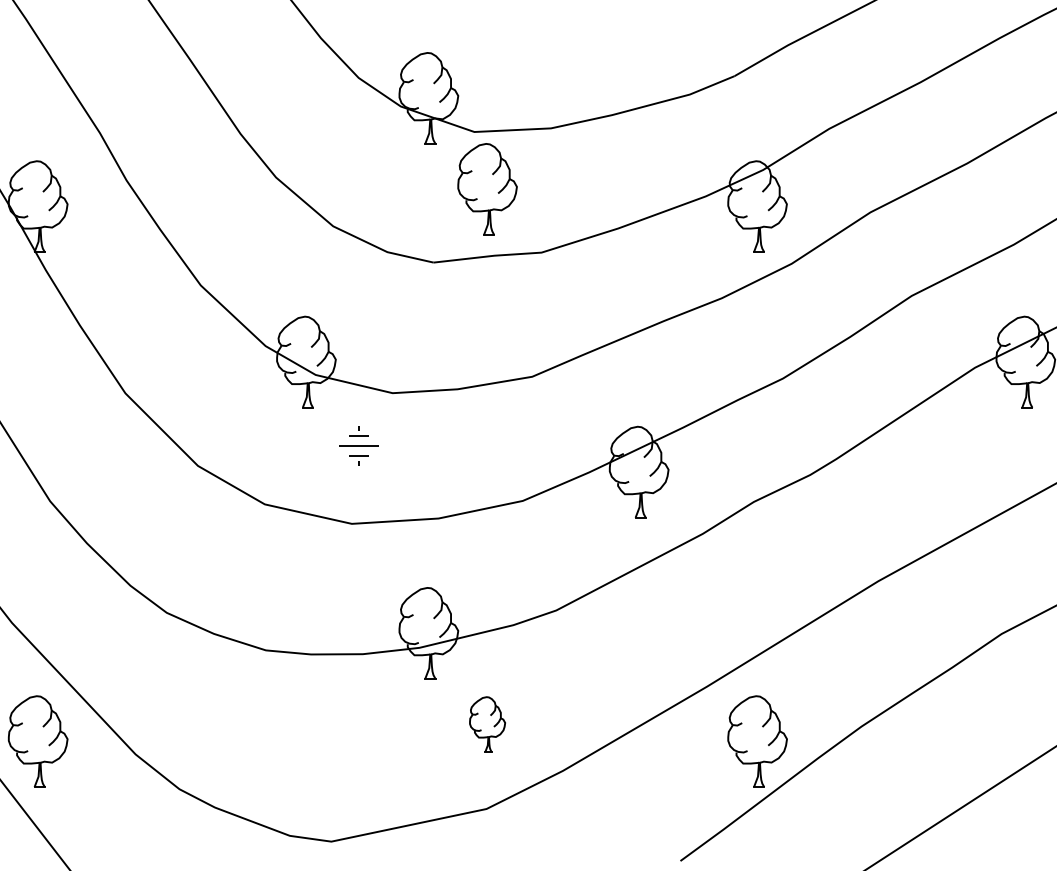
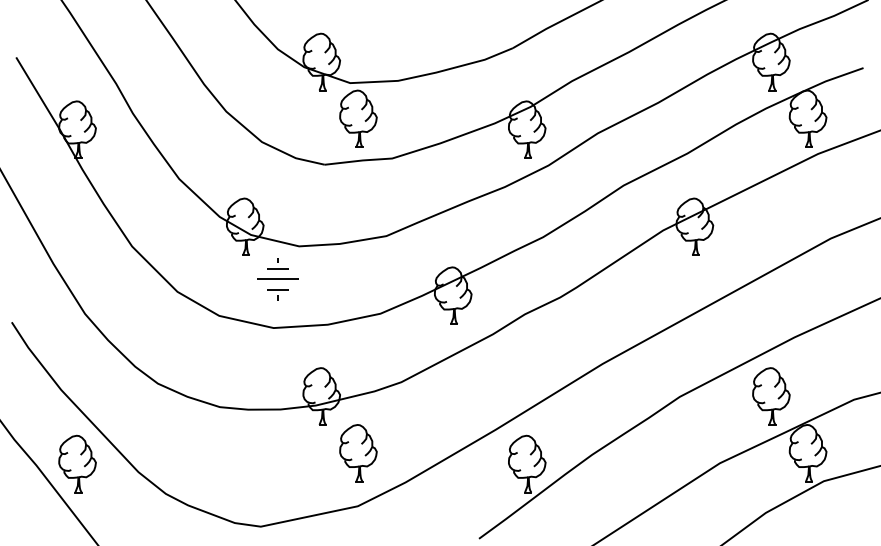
part: (358, 446) -> (277, 279), size x1.67
part: (487, 724) -> (358, 453), size x1.67

